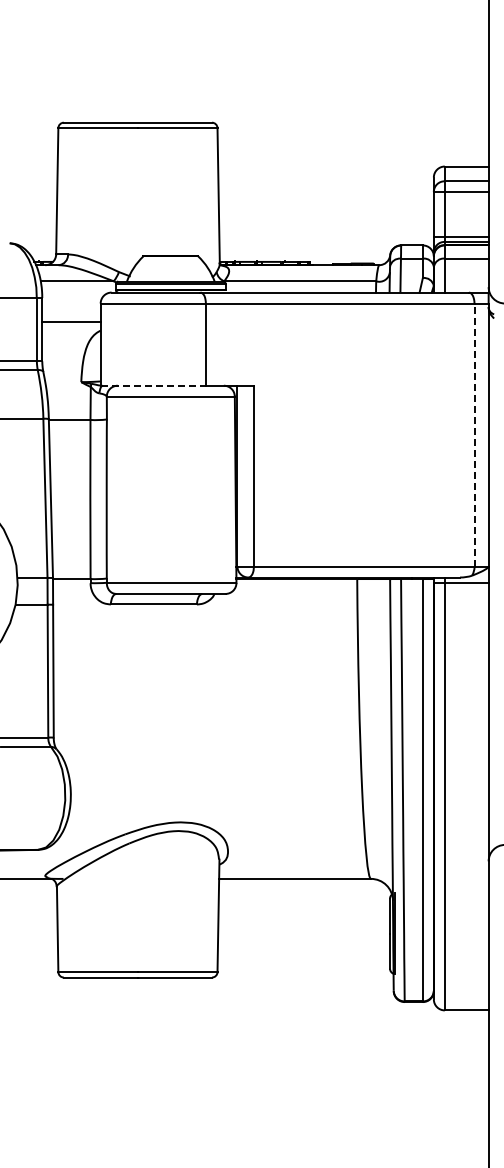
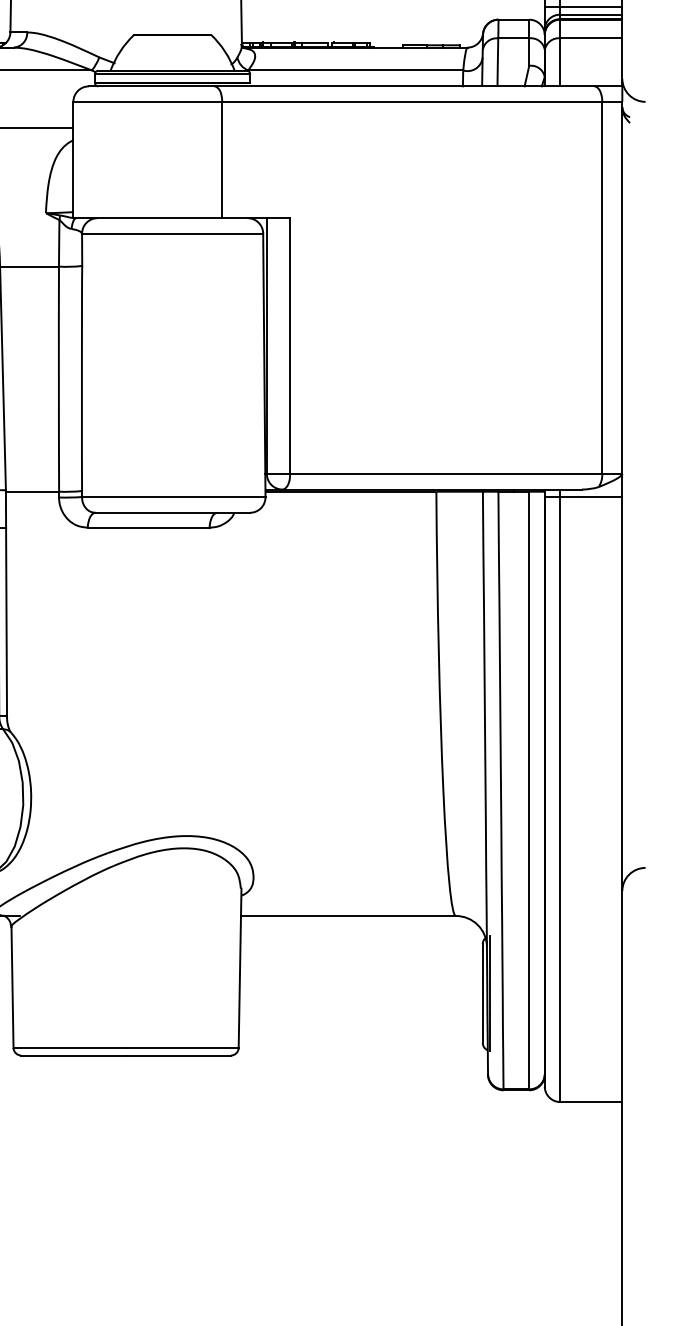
line: (153, 385) -> (148, 217), dashed -> solid
line: (474, 435) -> (602, 288), dashed -> solid

